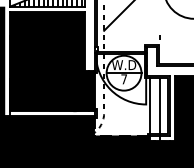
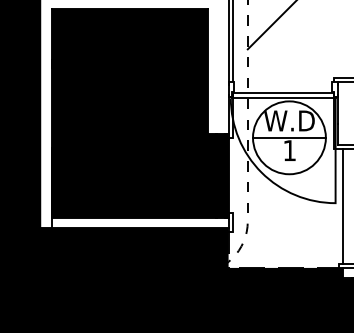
text: (123, 79) -> (288, 151), 7 -> 1

